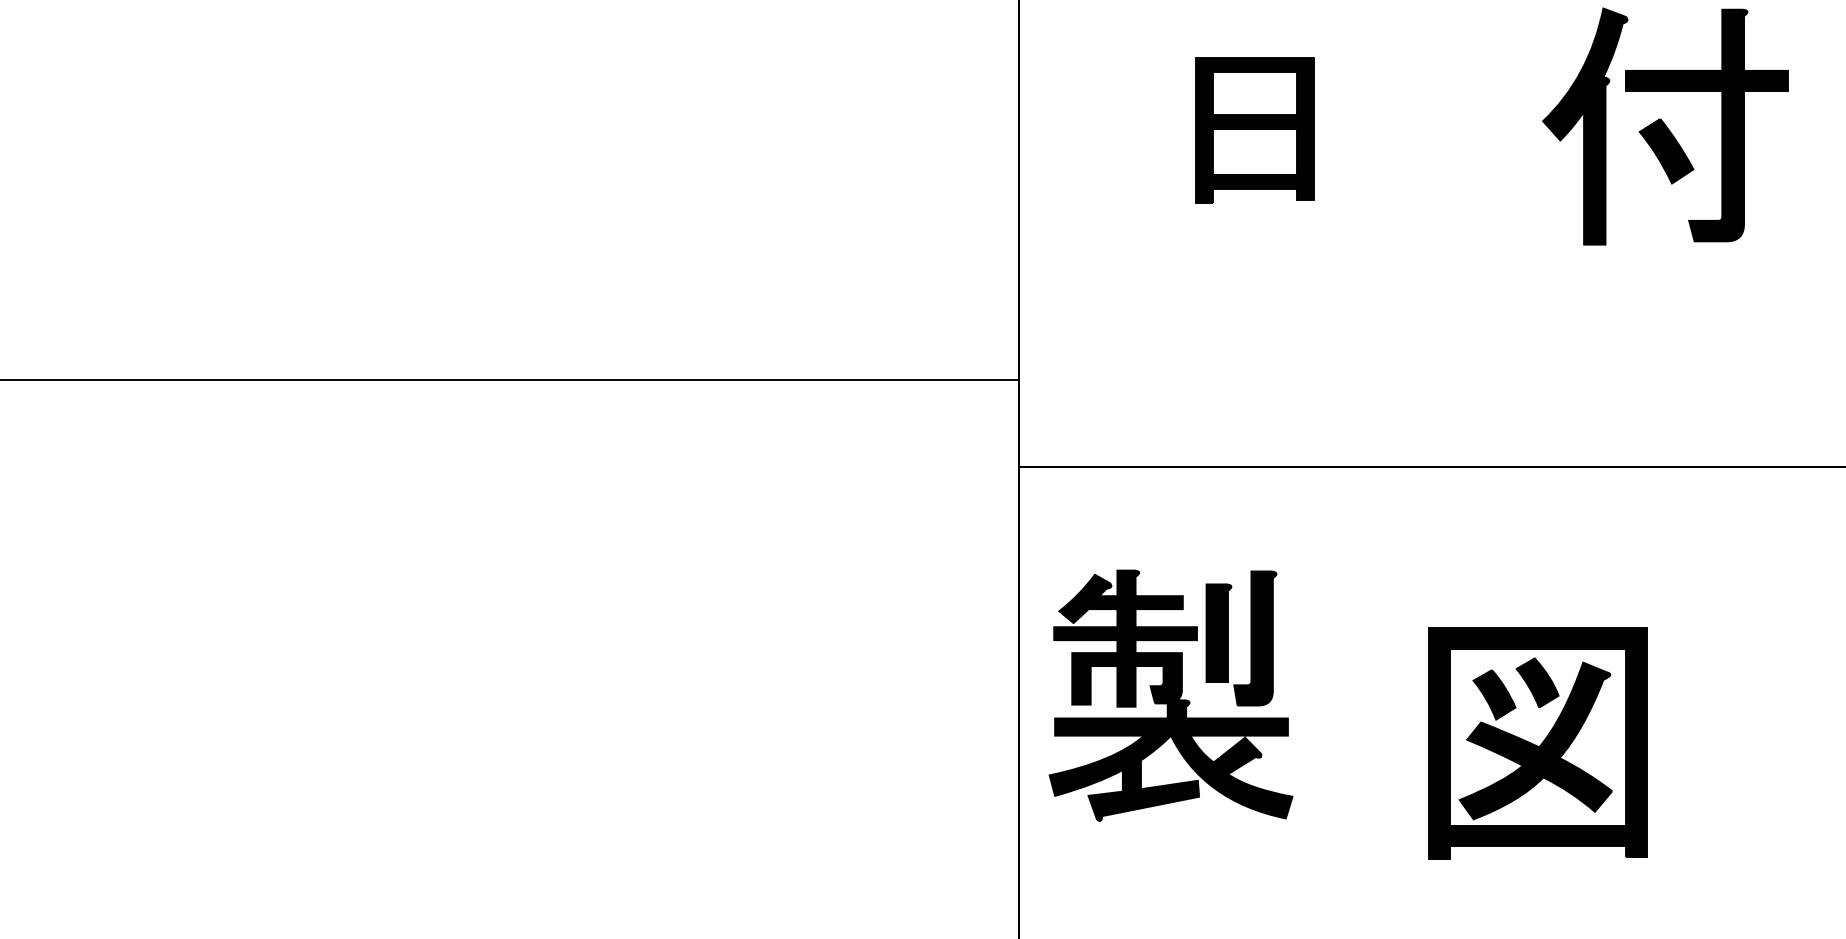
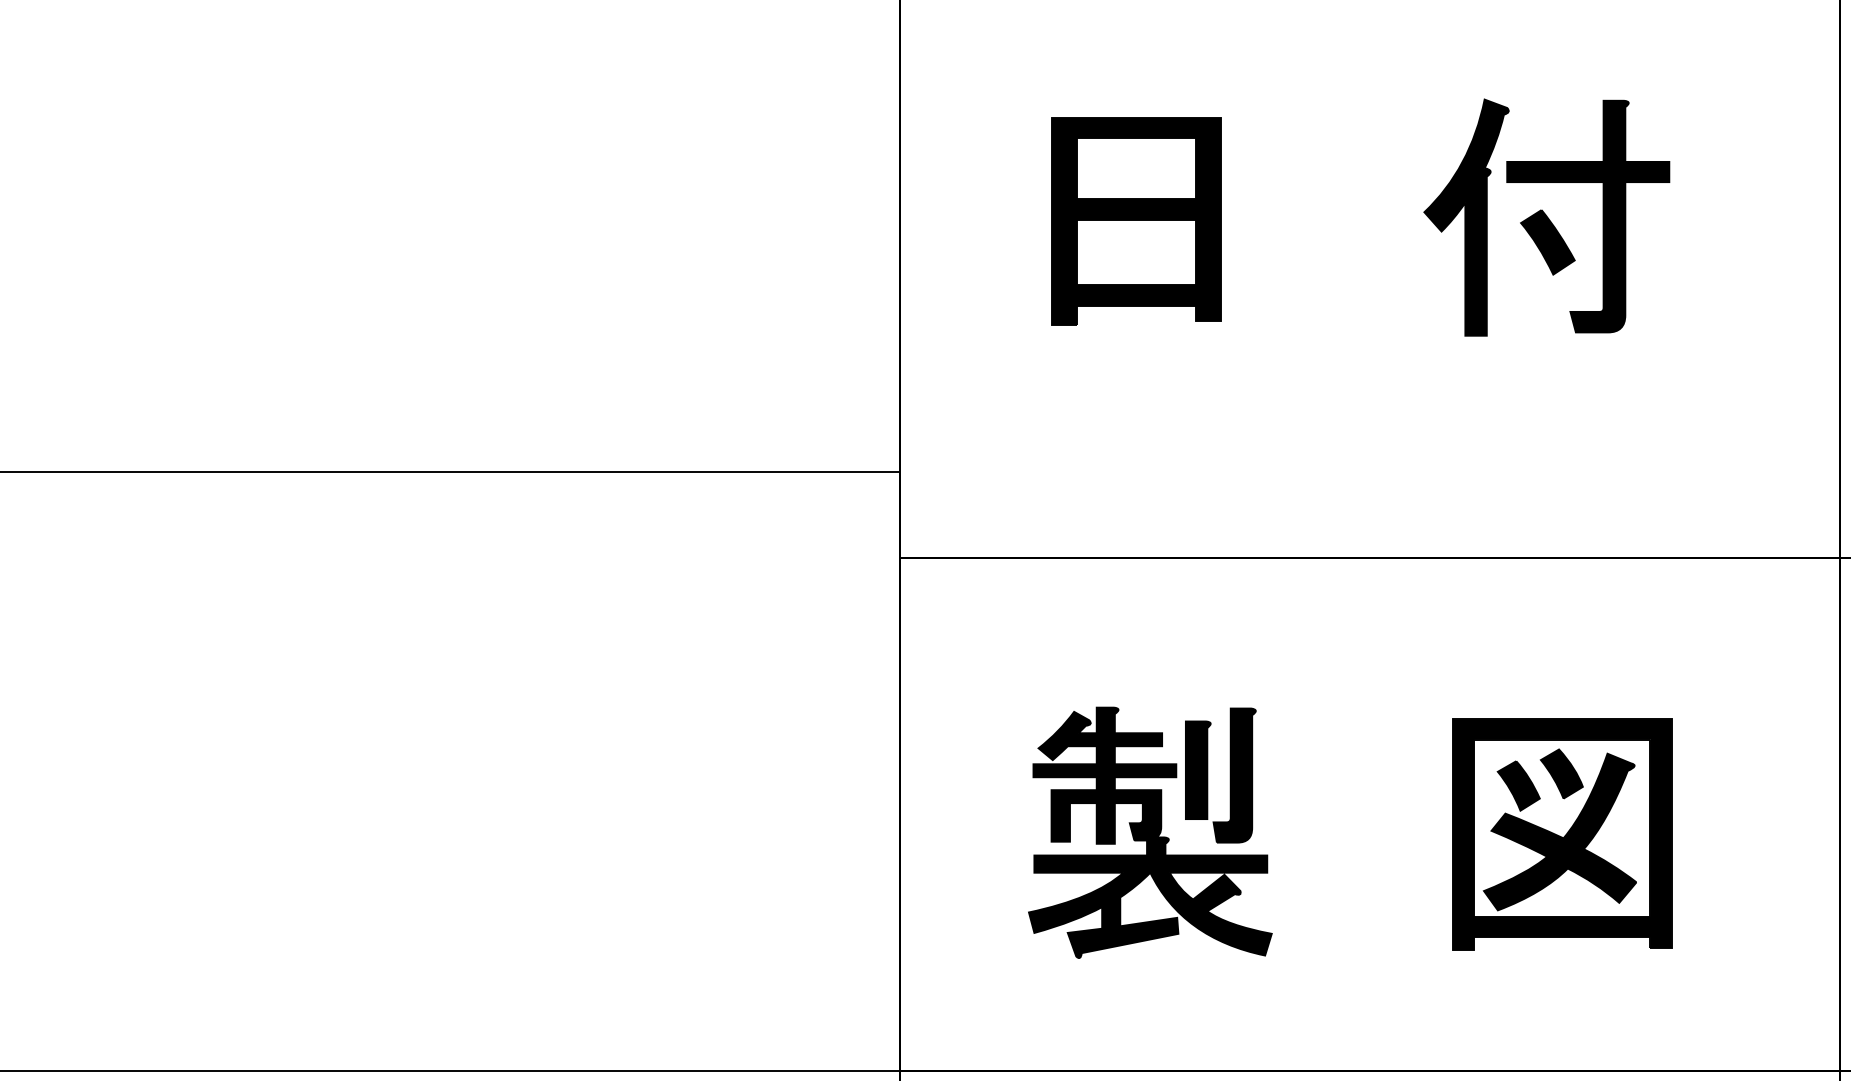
part: (1255, 130) -> (1136, 221), size x1.43
part: (1171, 695) -> (1150, 832), moved
part: (1538, 743) -> (1562, 834), moved

